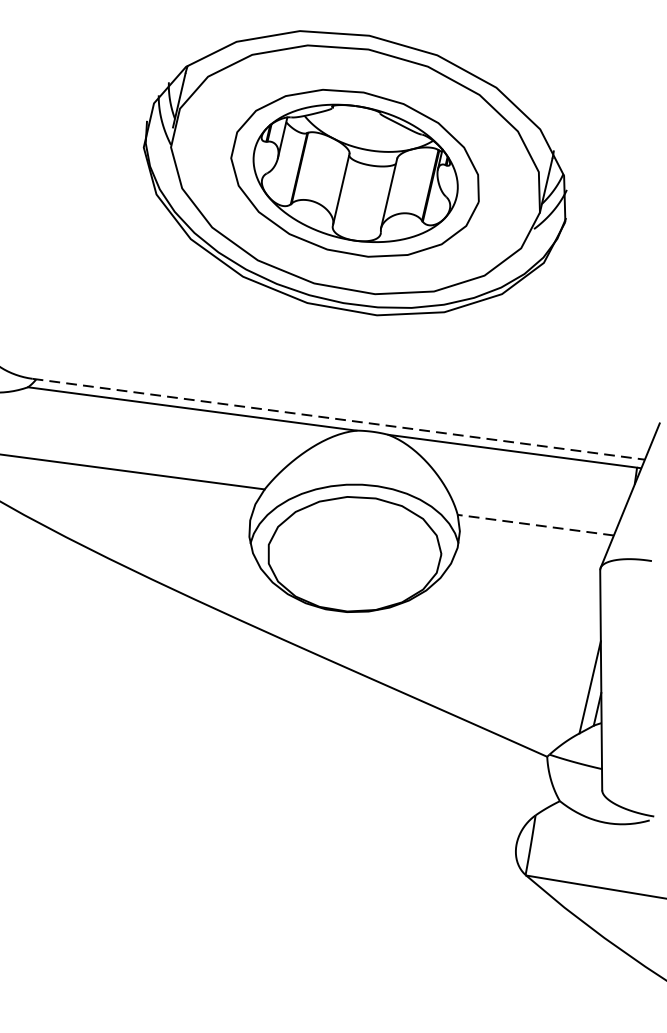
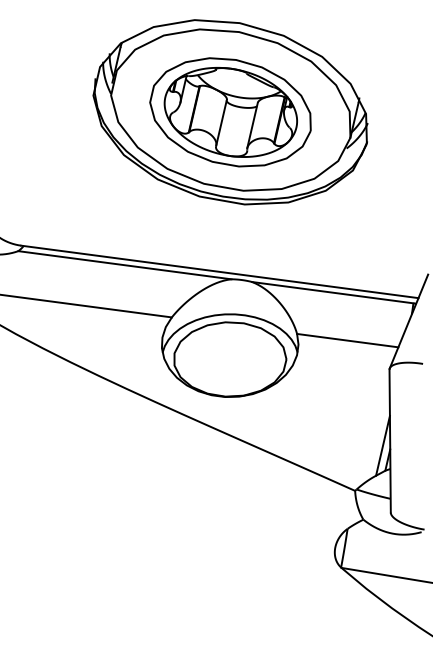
line: (339, 418) -> (220, 271), dashed -> solid
line: (535, 524) -> (347, 340), dashed -> solid

